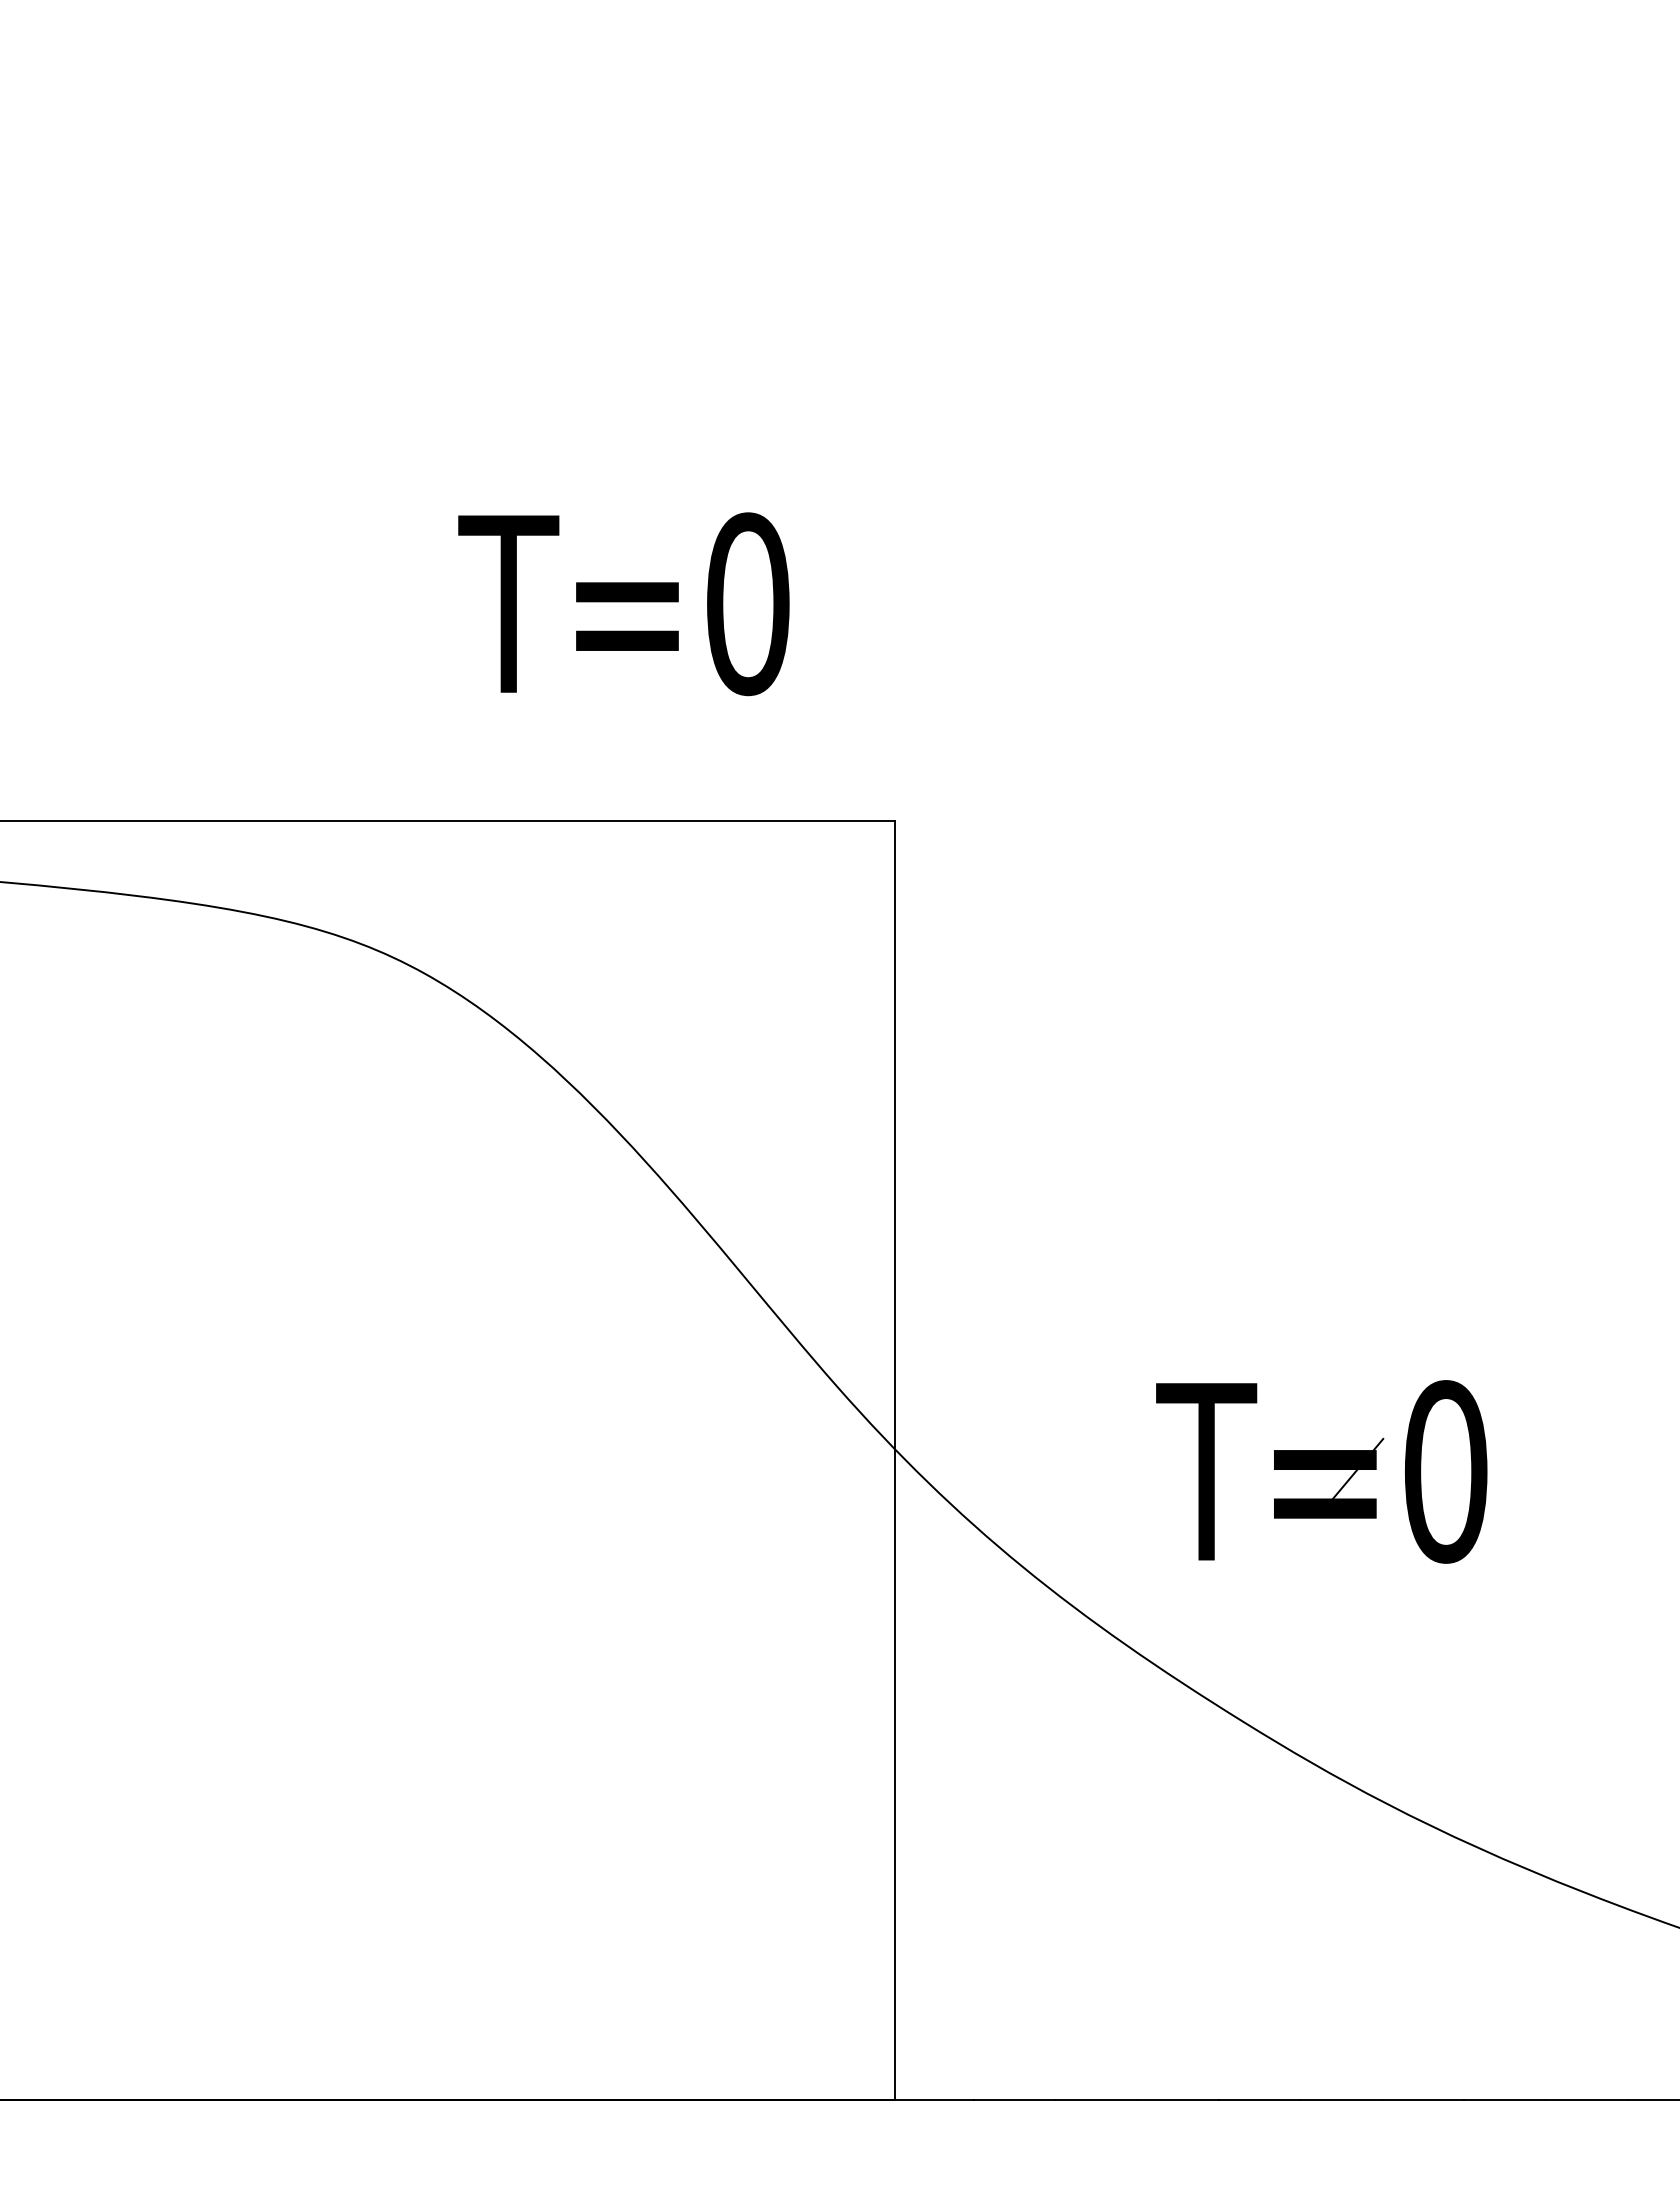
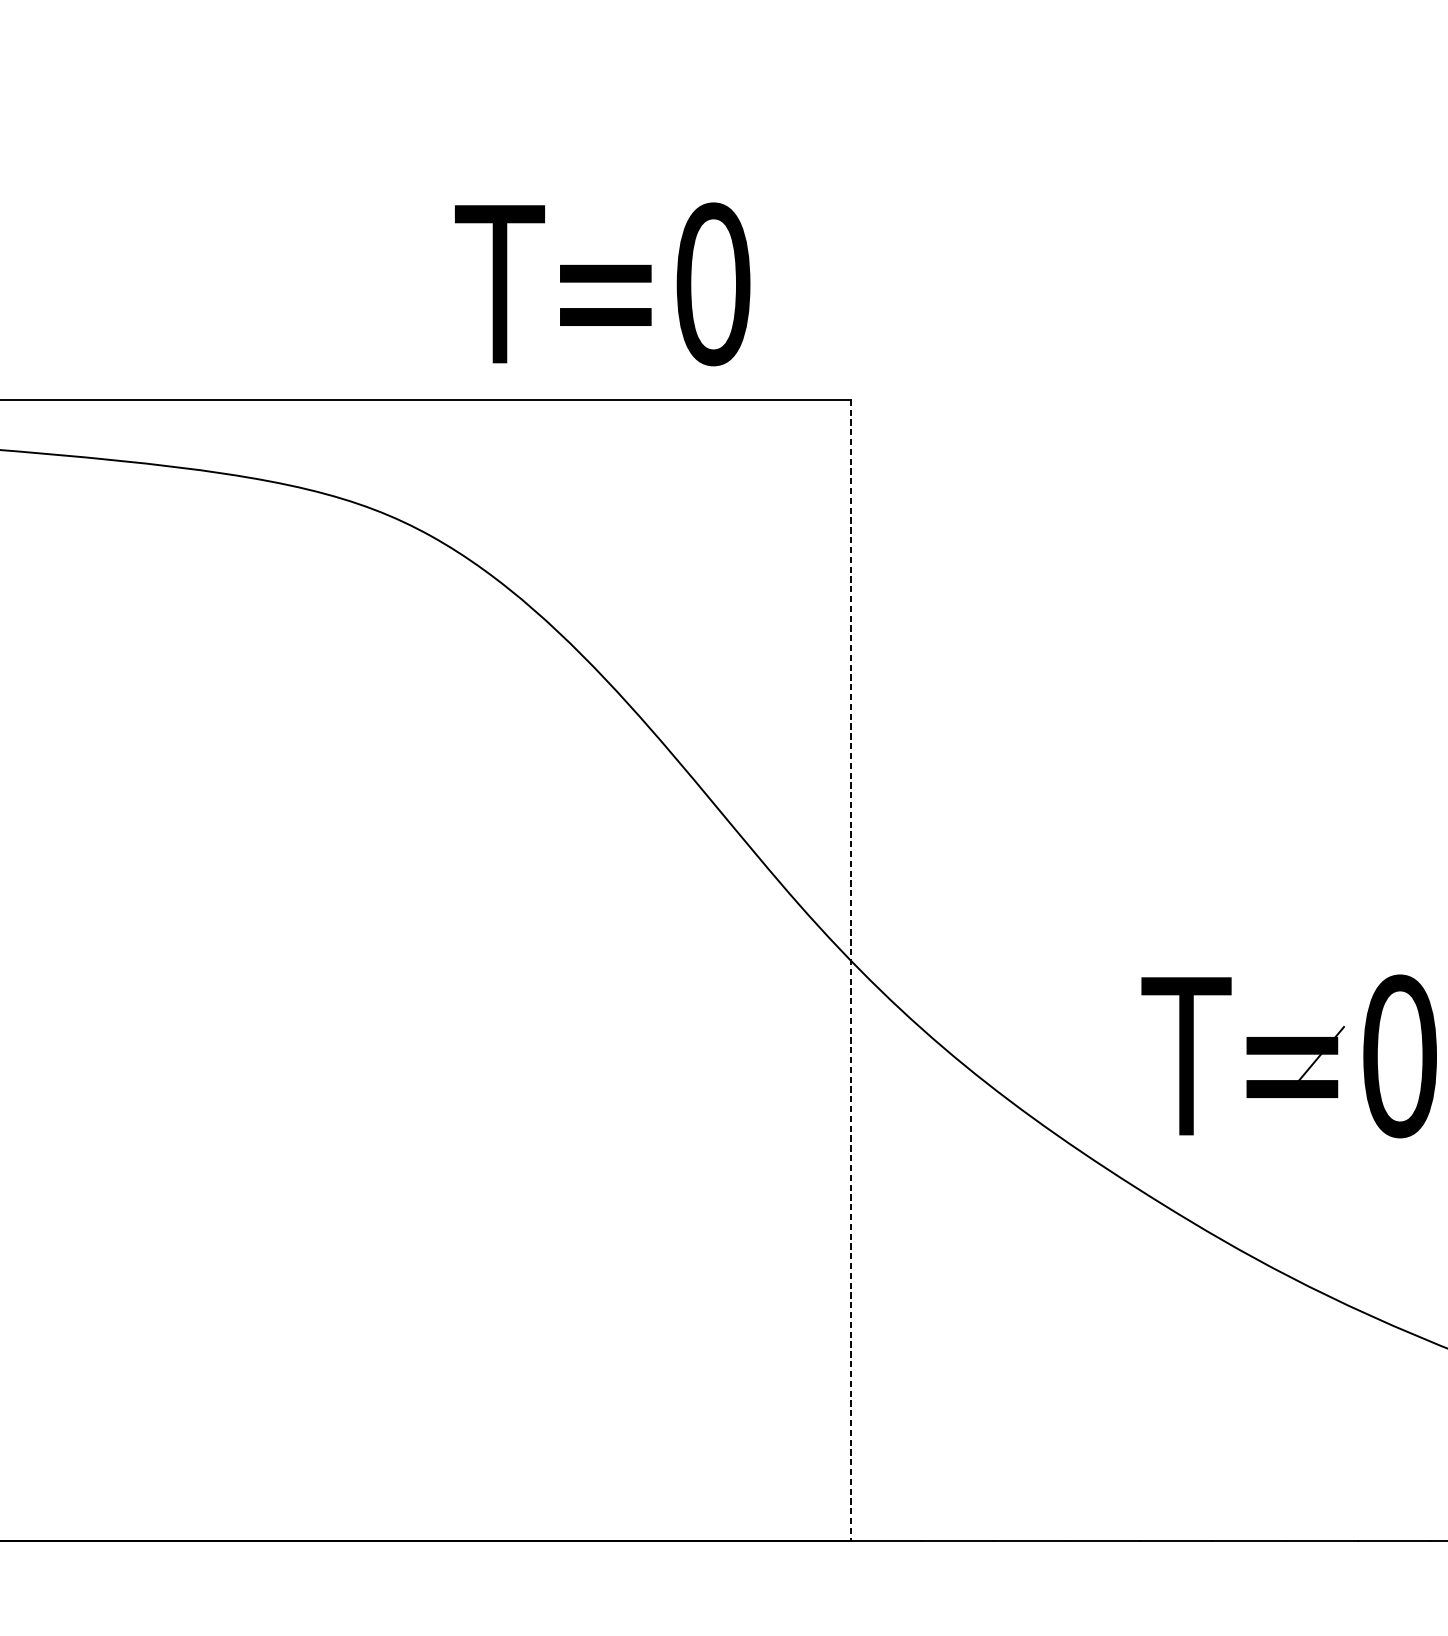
text: (623, 604) -> (602, 284), moved
line: (895, 1460) -> (851, 970), solid -> dashed
part: (1321, 1471) -> (1288, 1056), moved

